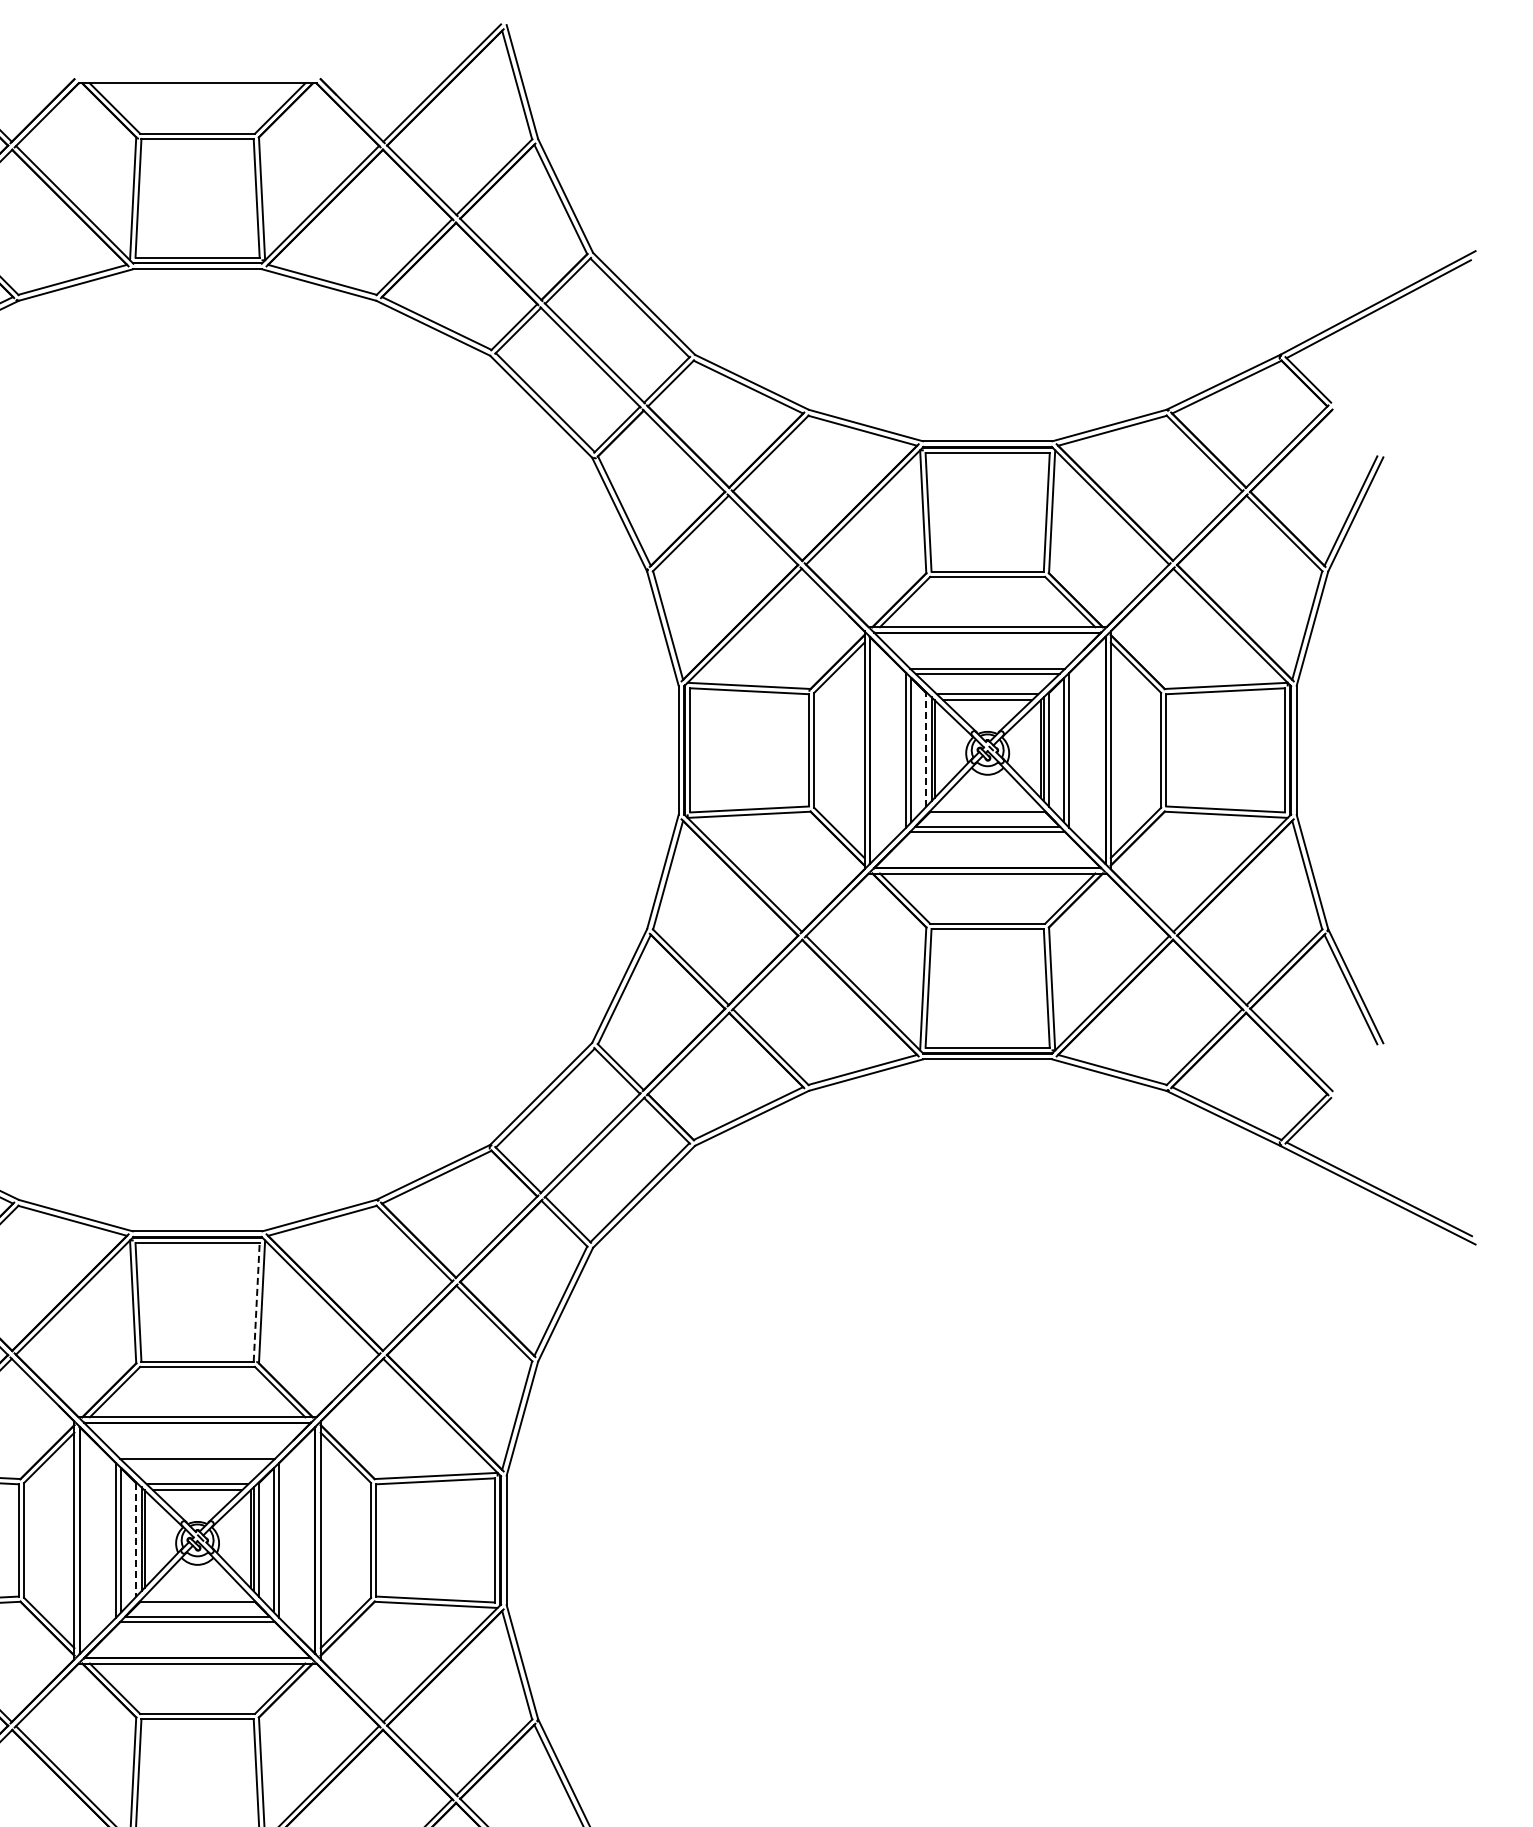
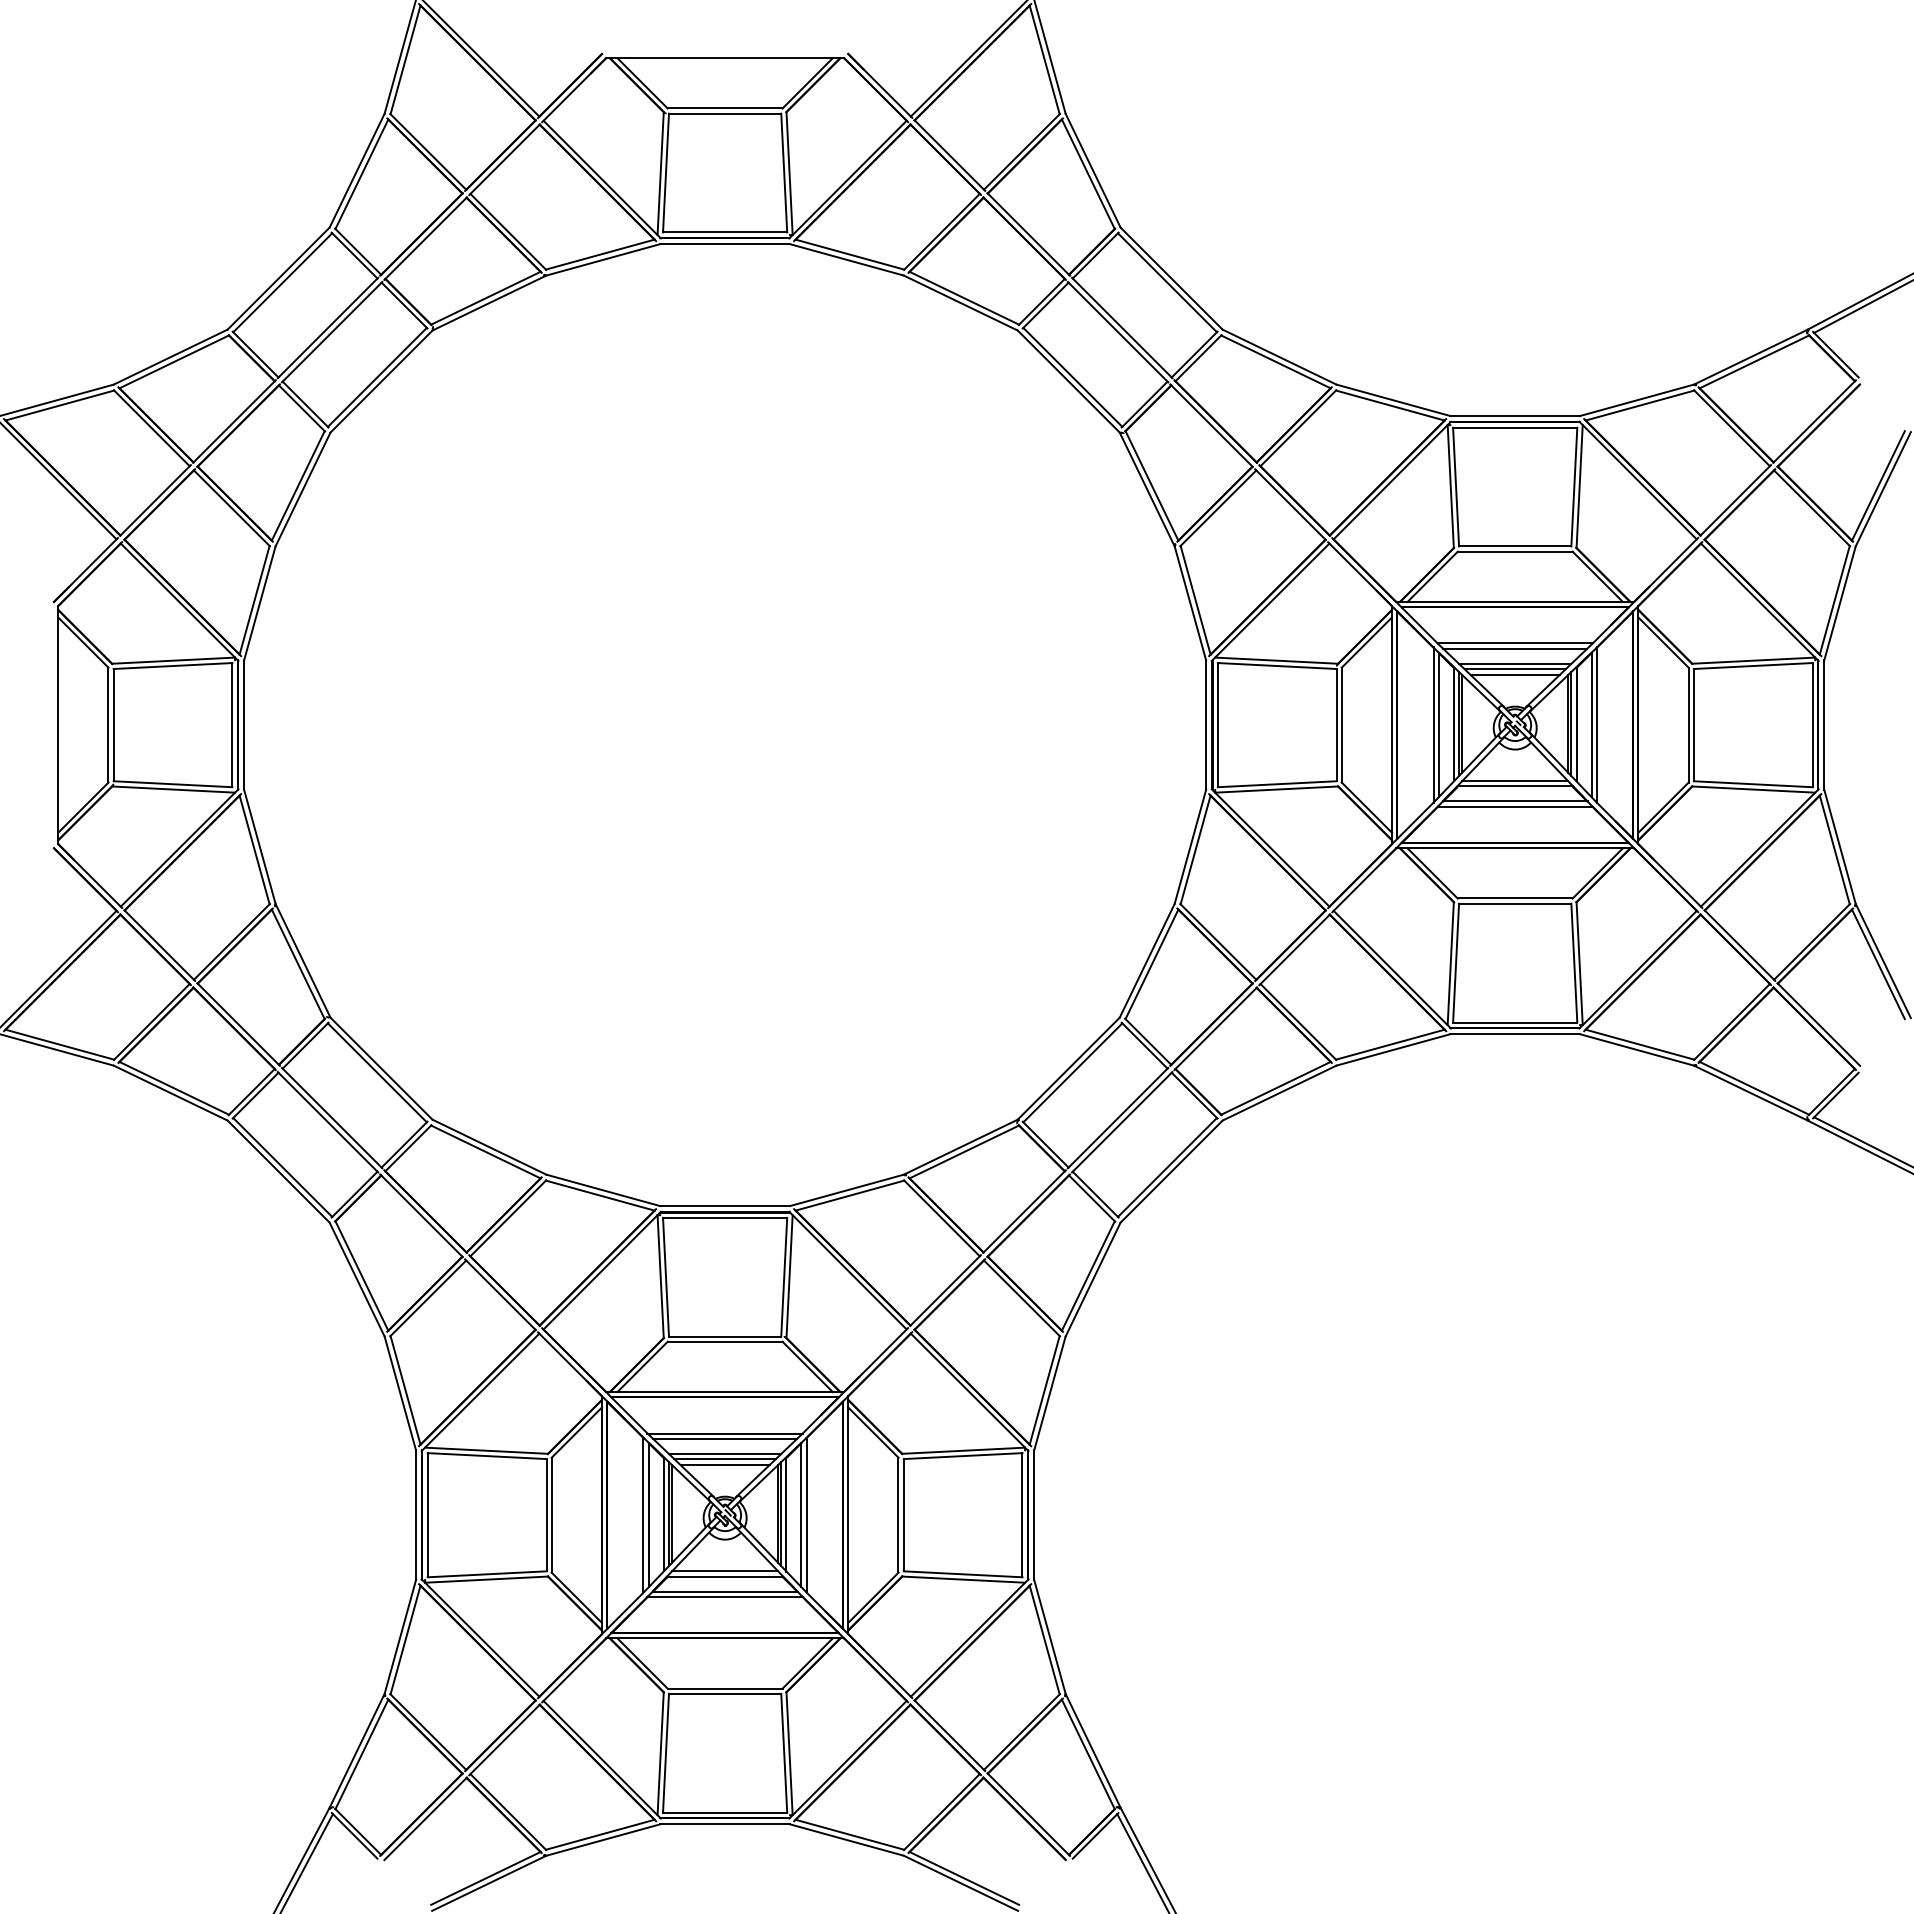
line: (986, 688) -> (1514, 663), added
line: (925, 749) -> (1453, 724), dashed -> solid
line: (987, 806) -> (1515, 781), added
line: (256, 1301) -> (784, 1276), dashed -> solid
line: (197, 1463) -> (725, 1438), added
line: (196, 1478) -> (724, 1453), added
line: (135, 1539) -> (663, 1514), dashed -> solid
line: (197, 1596) -> (725, 1571), added

